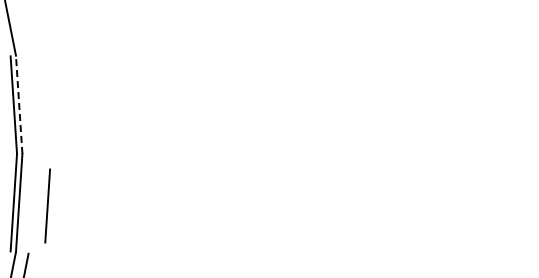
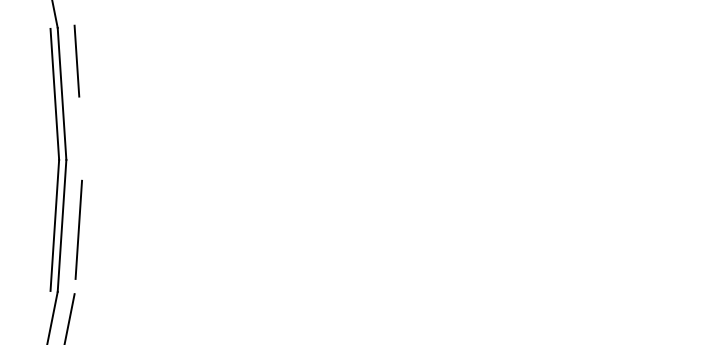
line: (30, 80) -> (77, 61), added
line: (19, 104) -> (62, 93), dashed -> solid
line: (47, 205) -> (78, 229), moved

